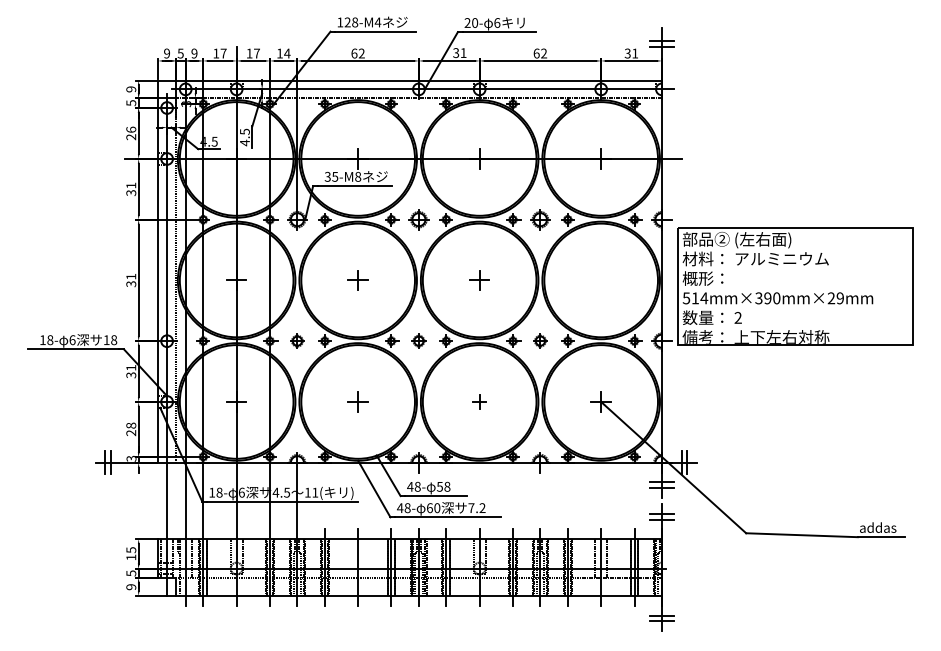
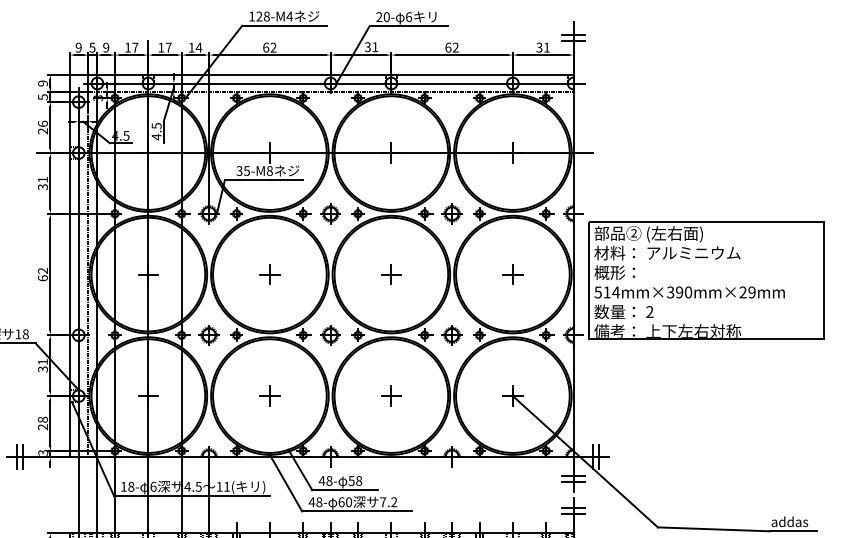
text: (131, 280) -> (43, 274), 31 -> 62
part: (600, 280) -> (512, 274), added
part: (297, 340) -> (209, 334), size x1.43
part: (418, 340) -> (330, 334), size x1.43
part: (540, 340) -> (452, 334), size x1.43
part: (479, 401) -> (391, 395), size x1.43

